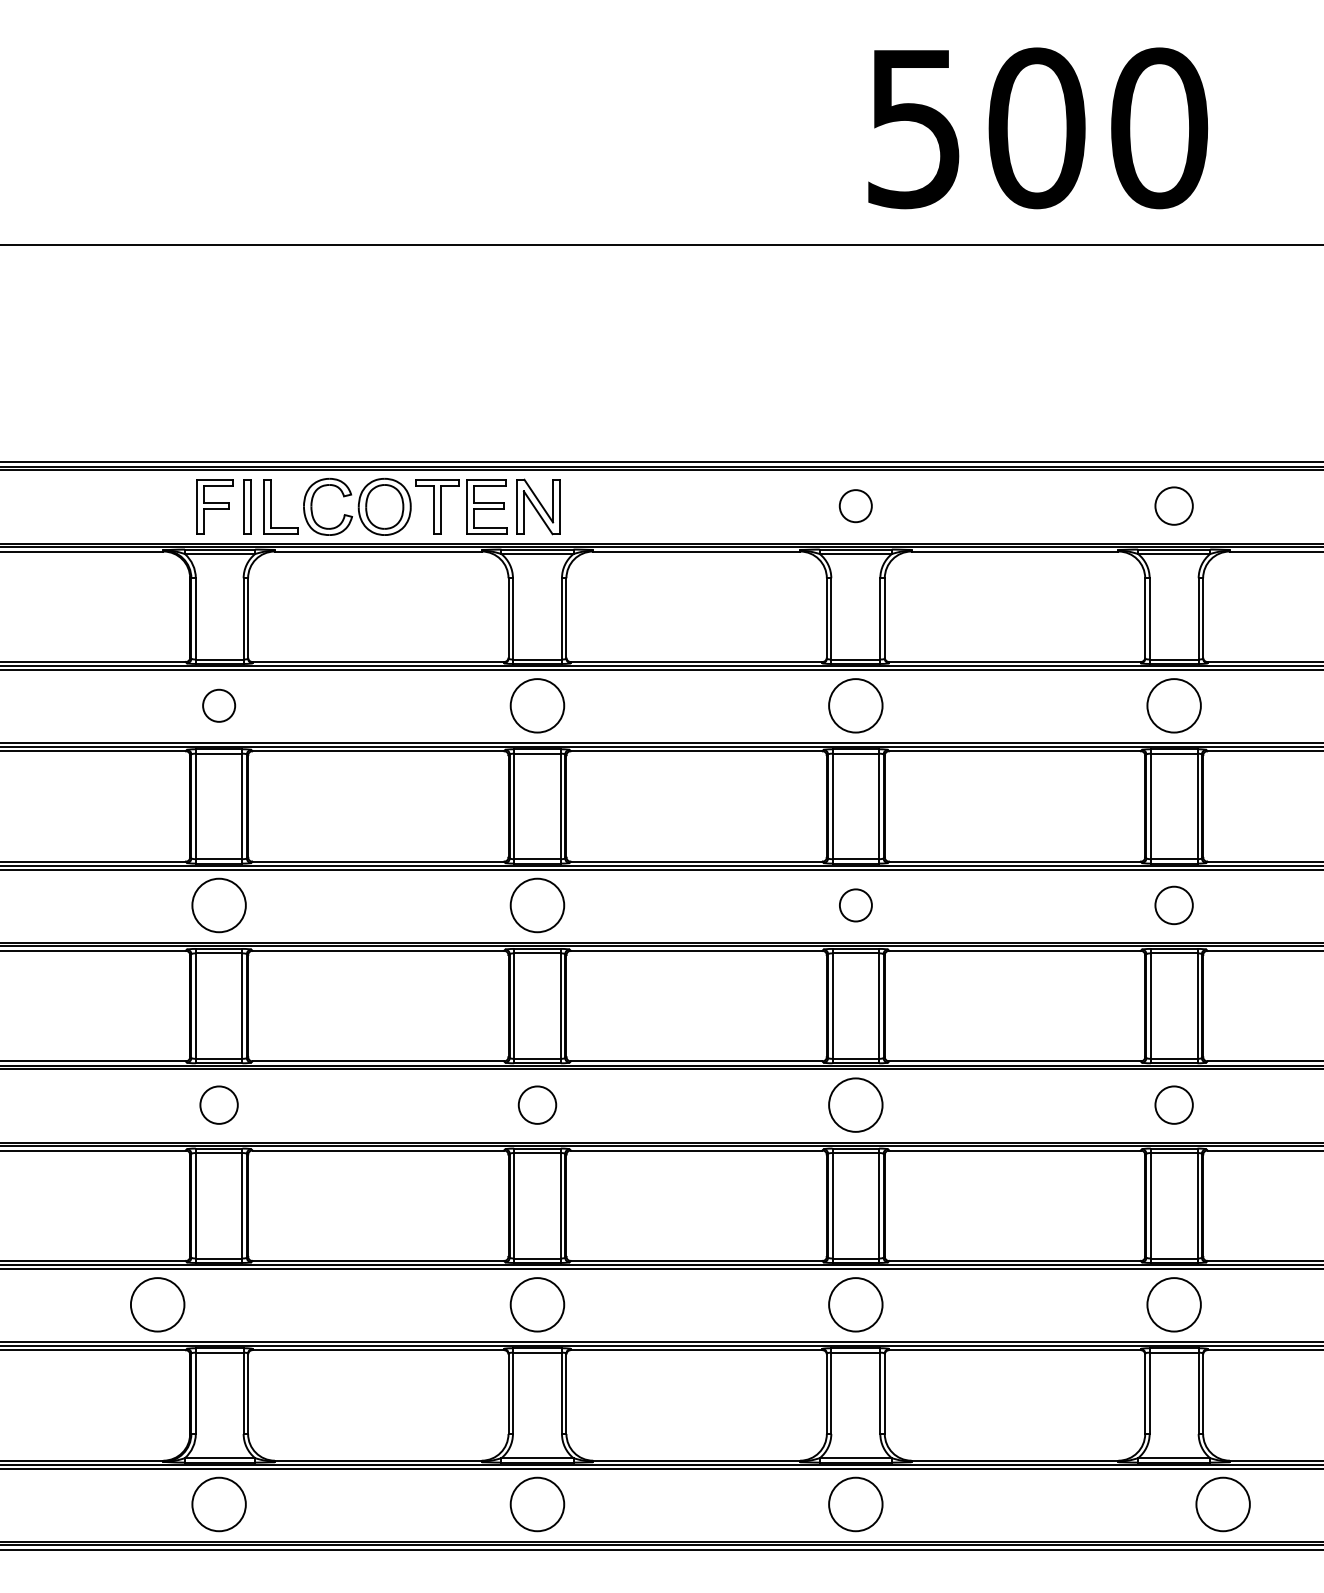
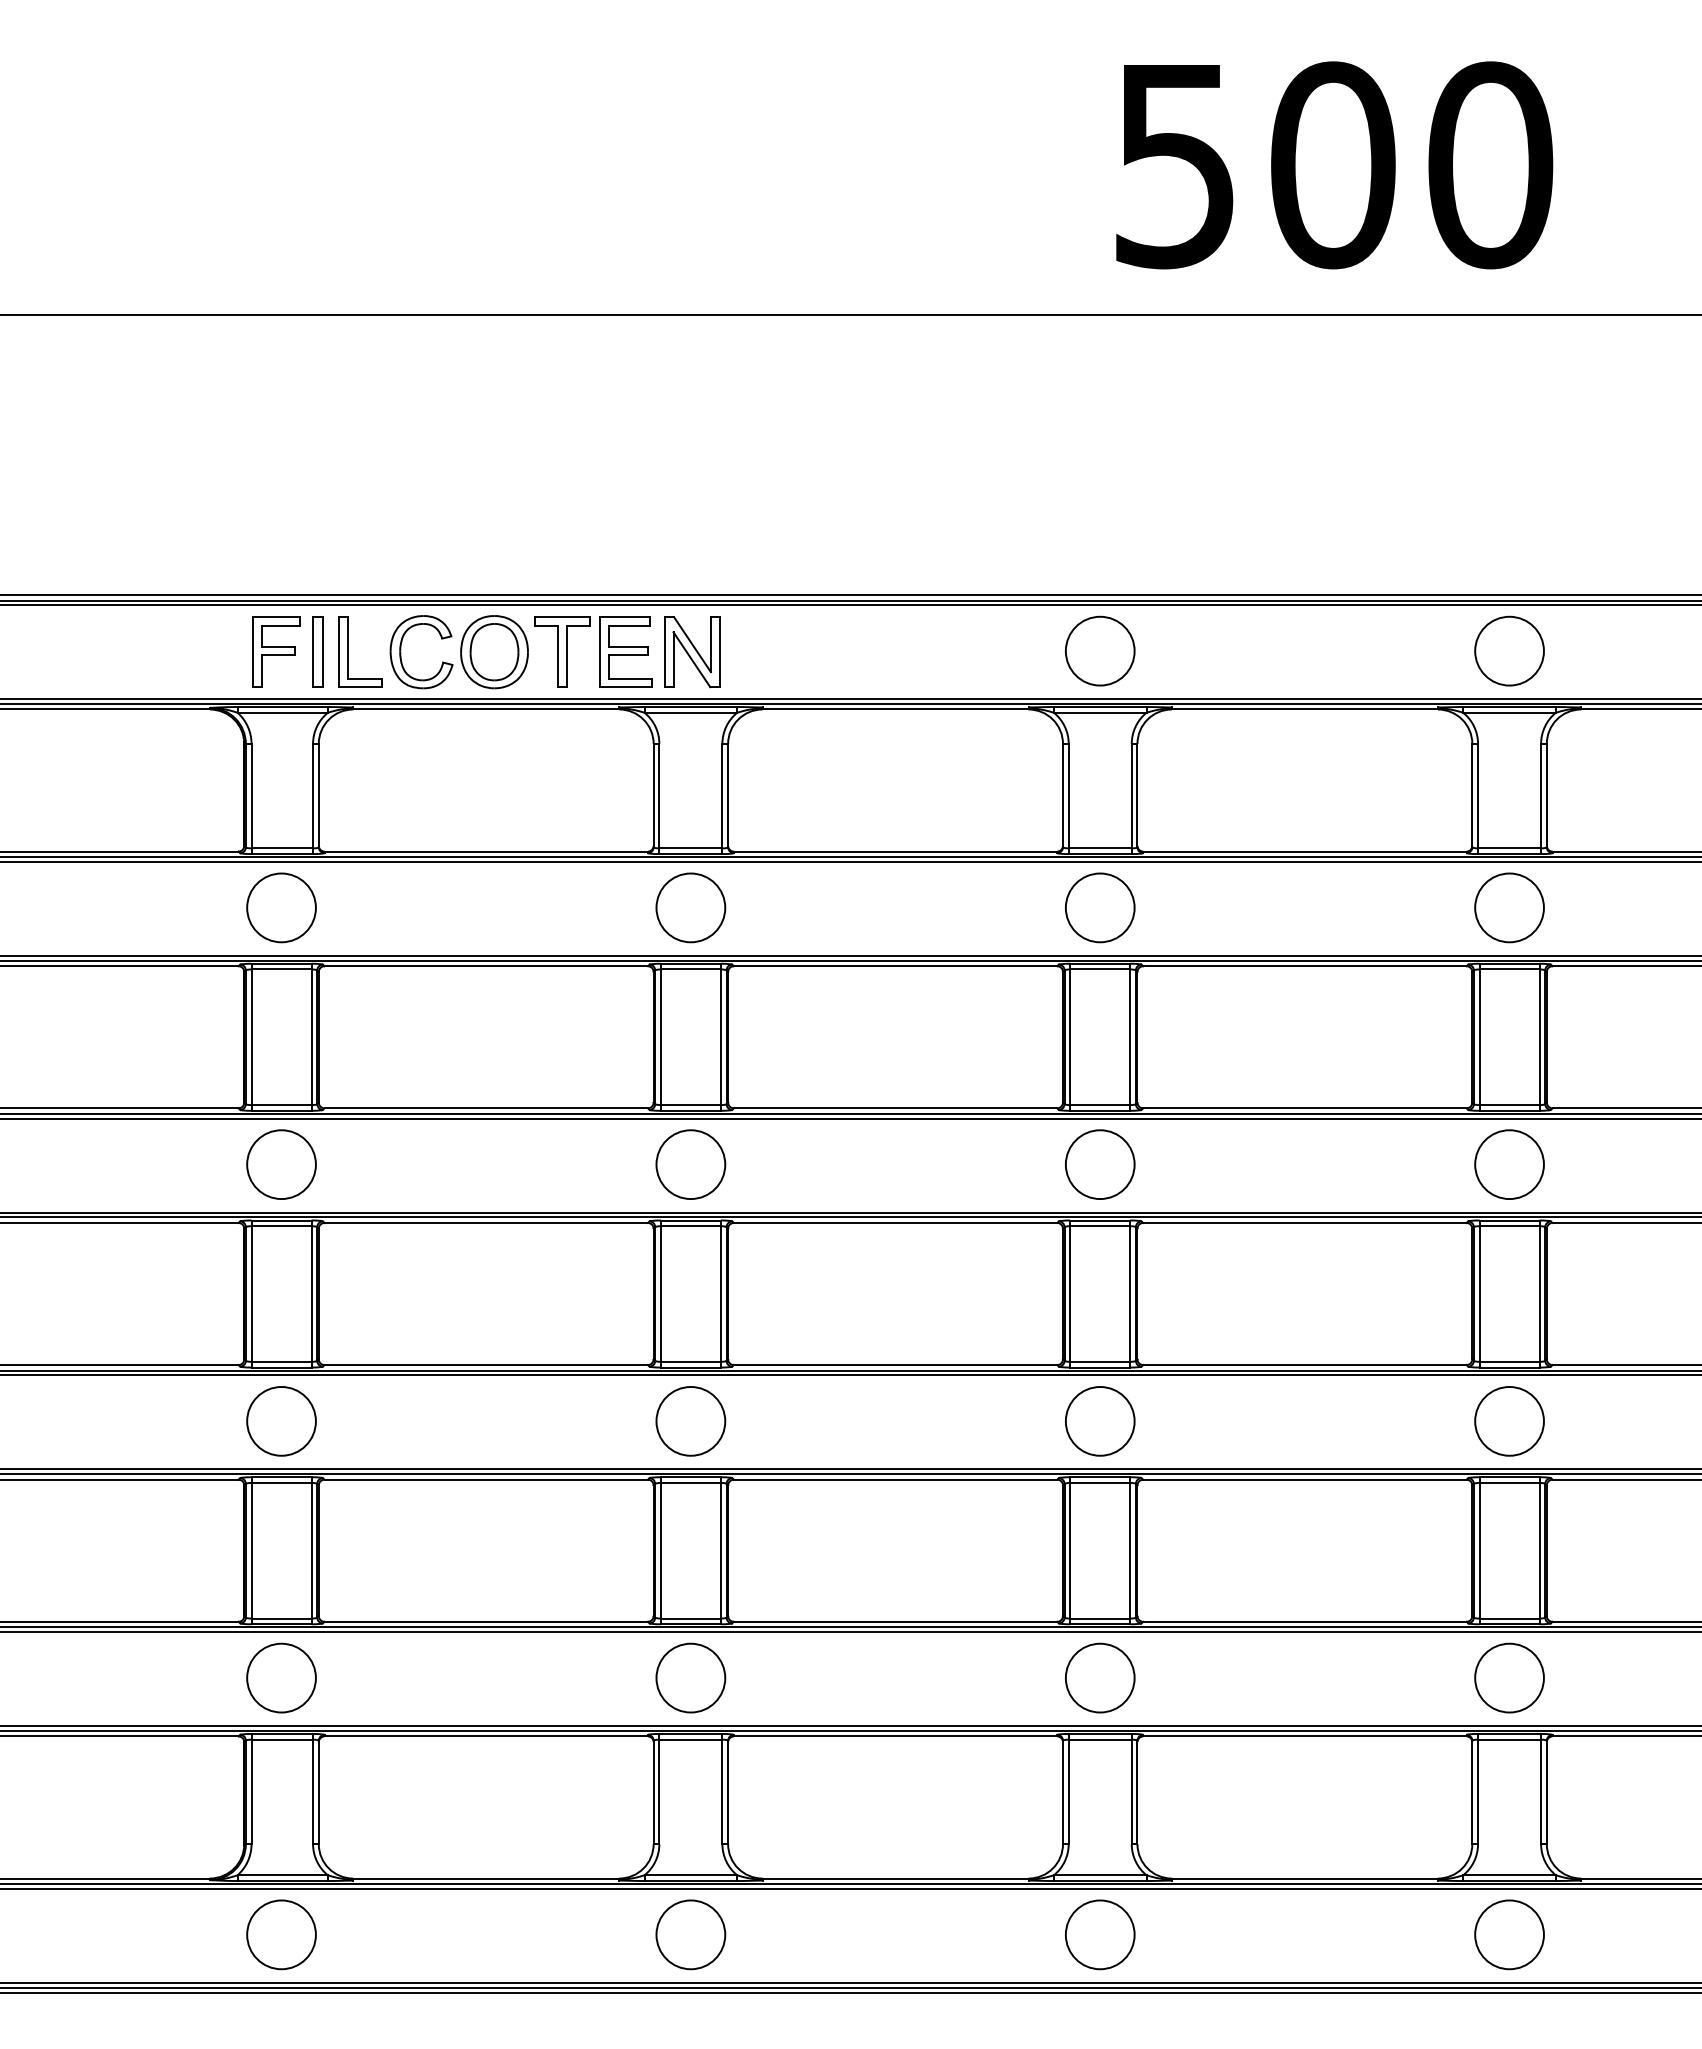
circle: (855, 505) -> (1099, 650), size x1.67
circle: (1174, 505) -> (1509, 650), size x1.43
circle: (219, 705) -> (281, 907), size x1.67
circle: (856, 905) -> (1100, 1164), size x1.67
circle: (1174, 905) -> (1509, 1164), size x1.43
circle: (219, 1105) -> (281, 1421), size x1.43
circle: (537, 1105) -> (690, 1421), size x1.43
circle: (1174, 1105) -> (1509, 1421), size x1.43
circle: (157, 1304) -> (281, 1677), moved
circle: (1223, 1504) -> (1509, 1934), moved

